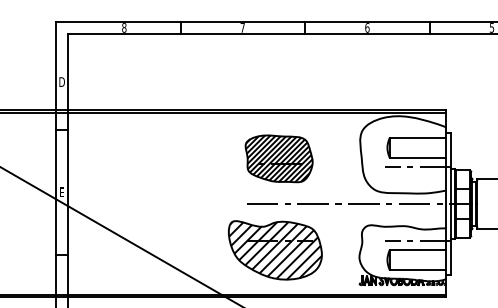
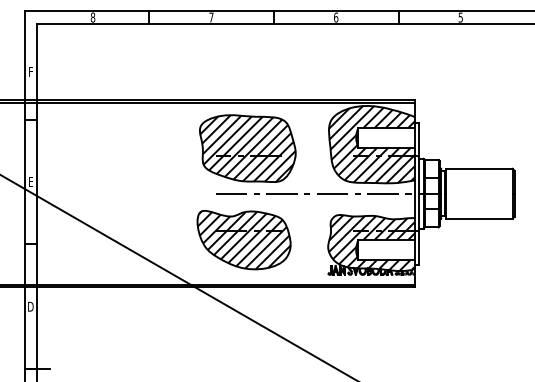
text: (61, 81) -> (30, 71), D -> F
hatch: (402, 154) -> (371, 144), added
part: (278, 158) -> (247, 148), size x1.43
hatch: (402, 253) -> (371, 243), added

